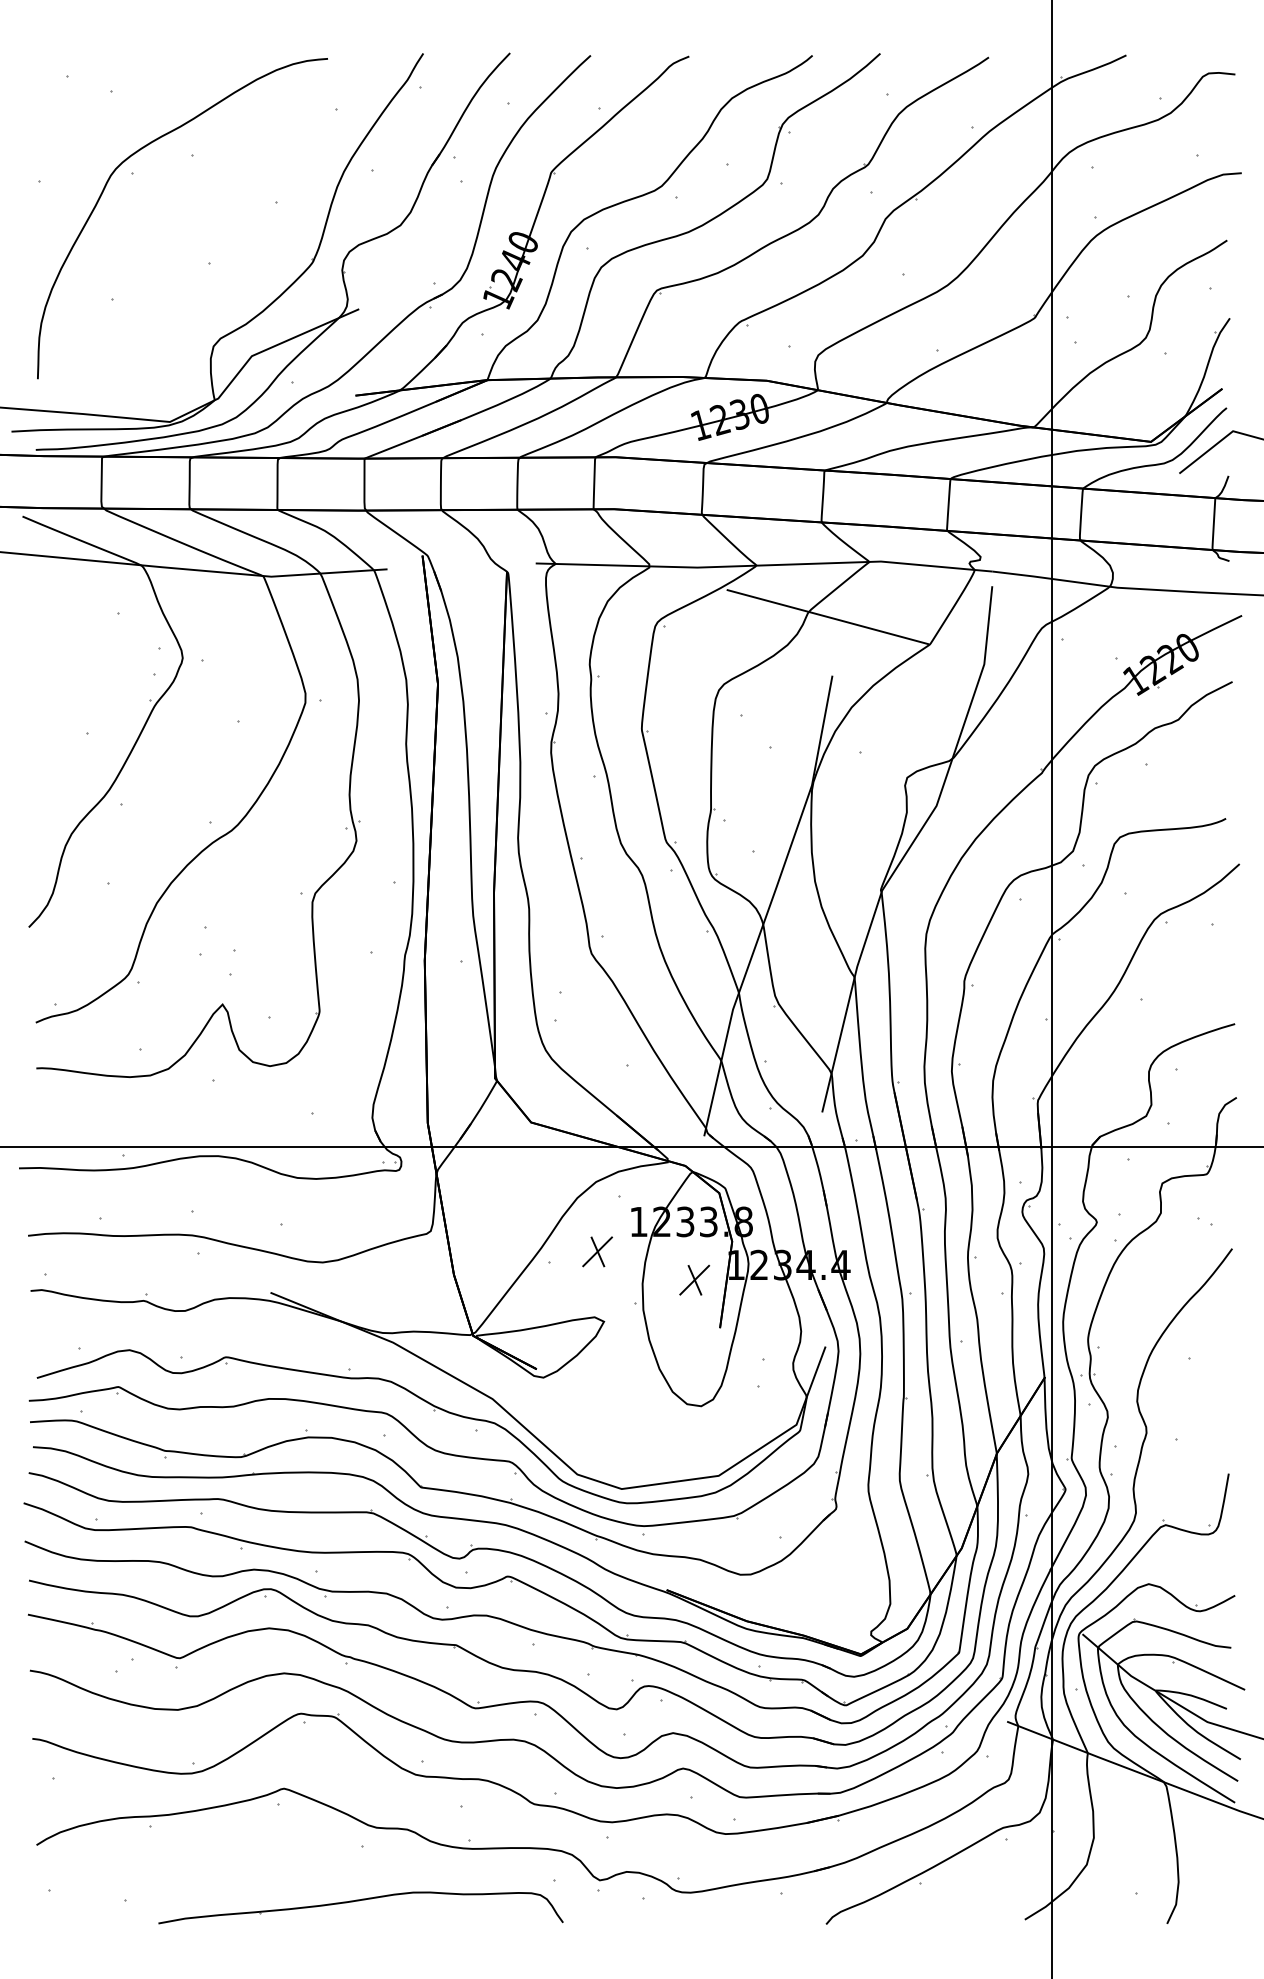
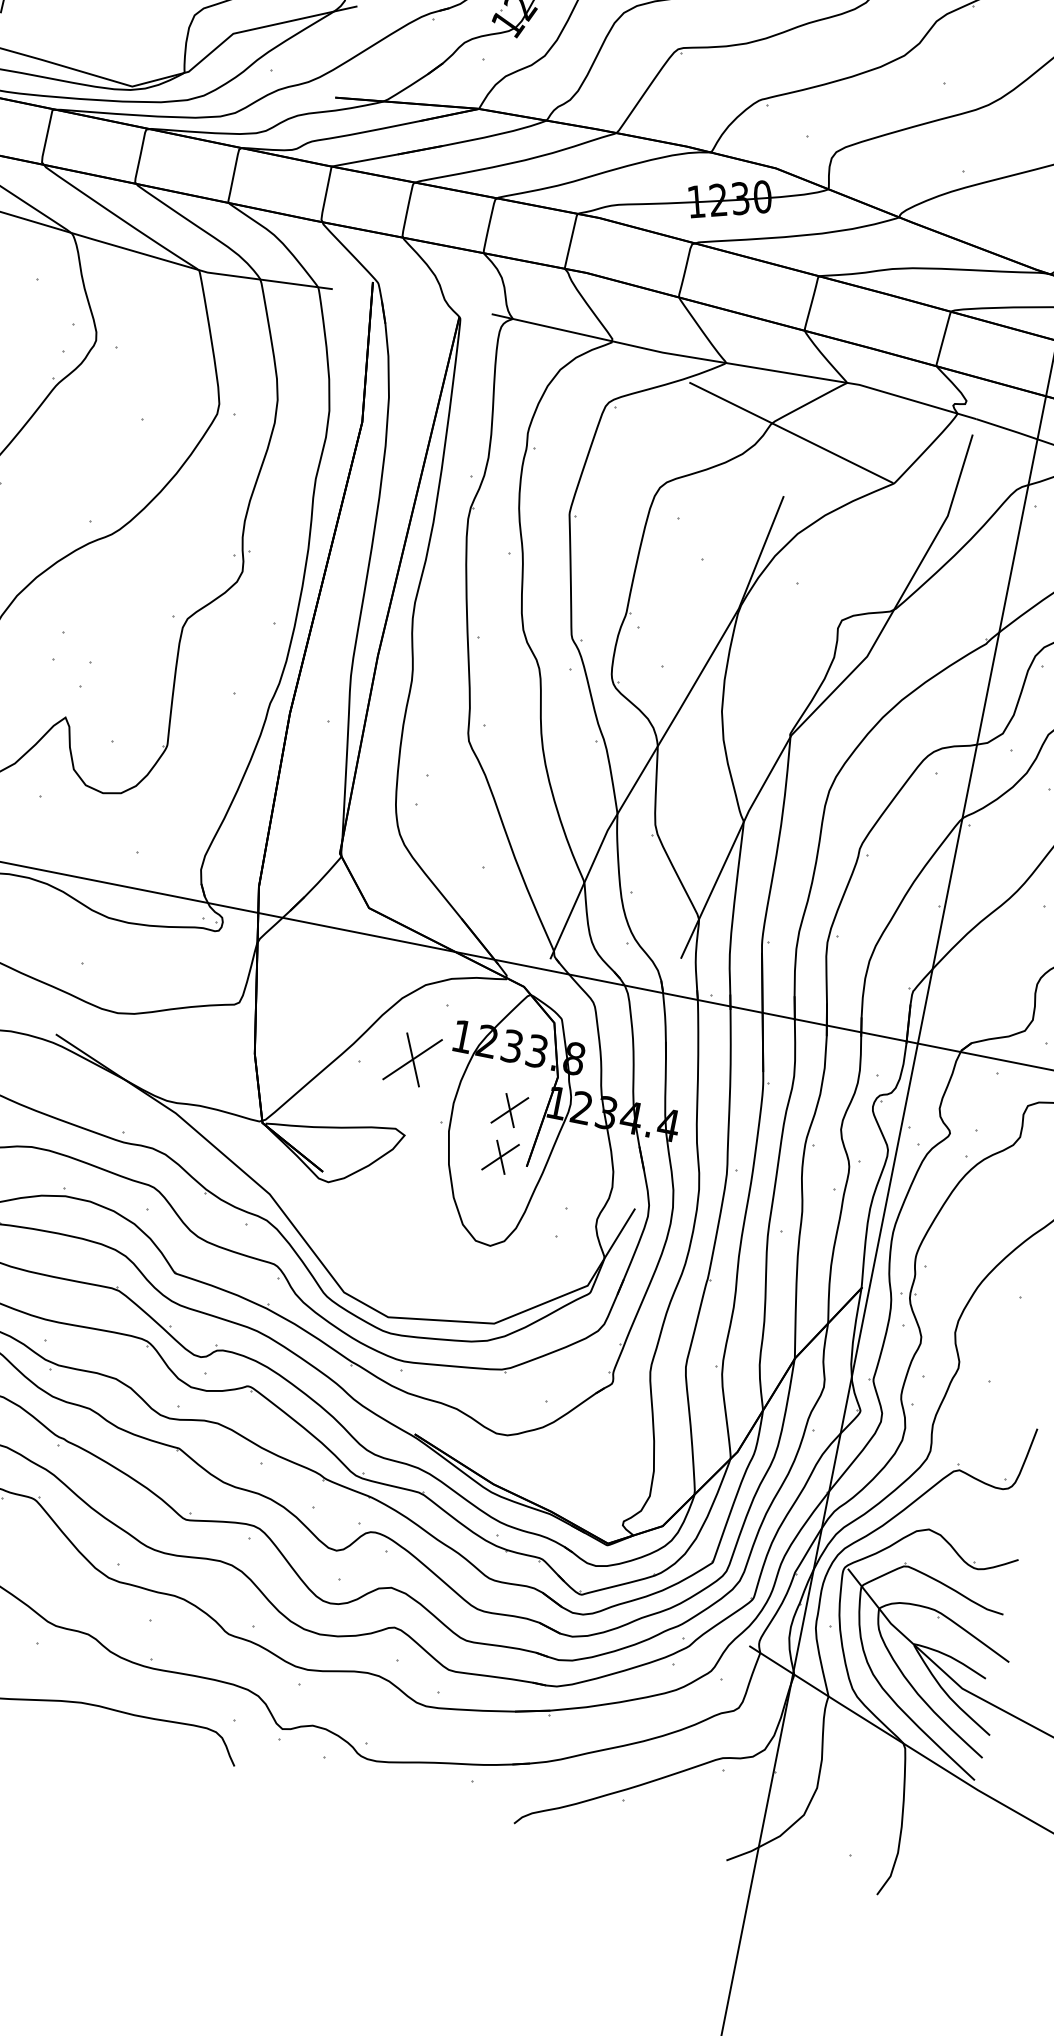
part: (597, 1251) -> (412, 1059), size x1.6
part: (694, 1323) -> (500, 1156), added

